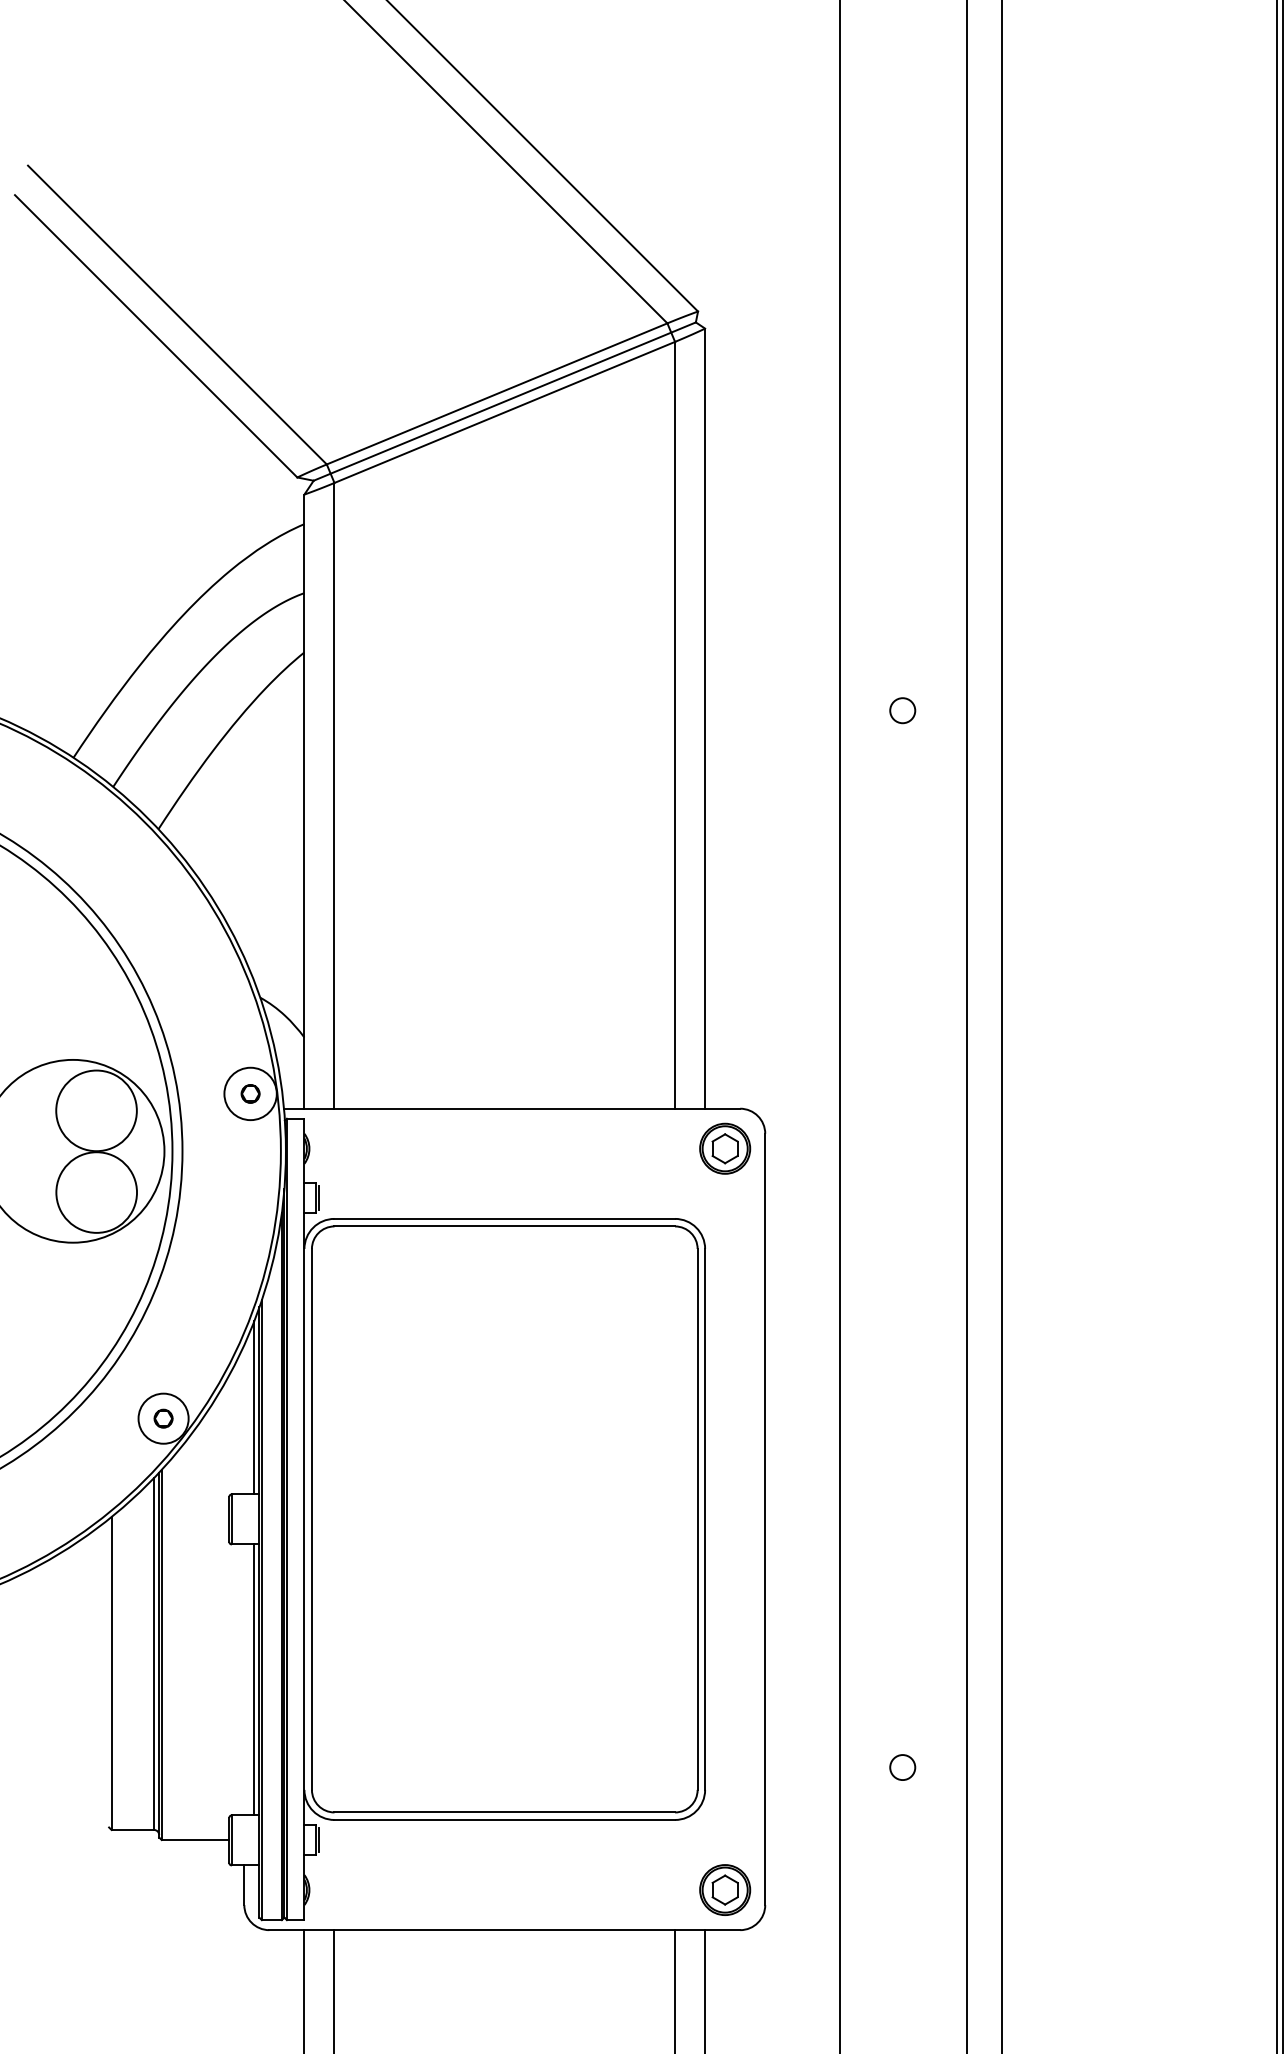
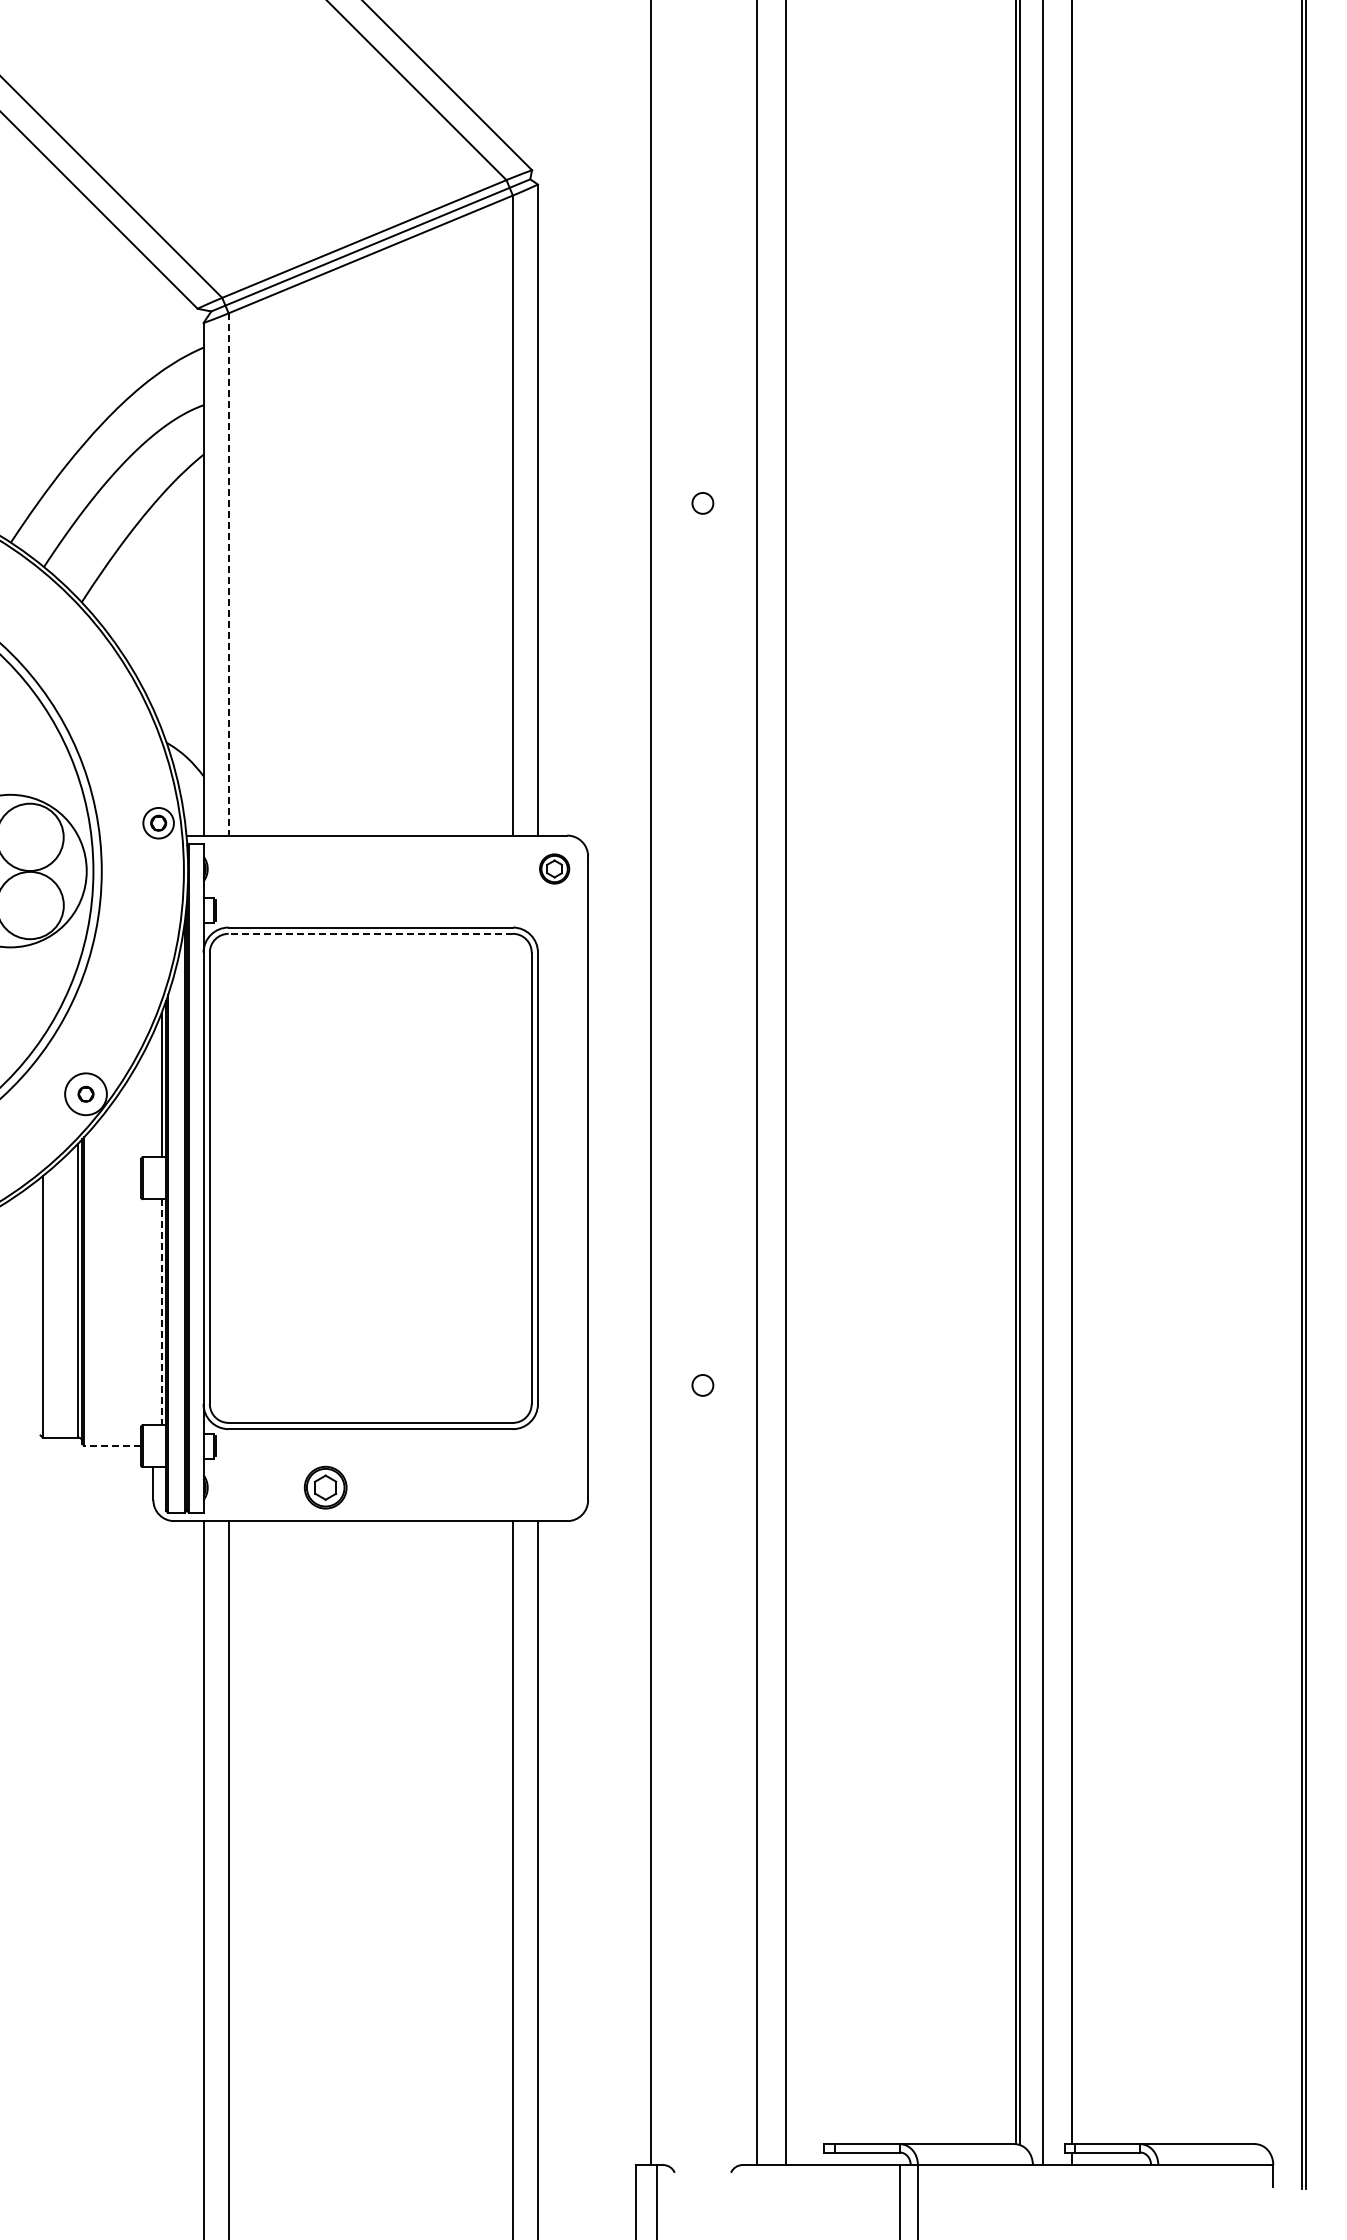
line: (334, 795) -> (228, 574), solid -> dashed
circle: (250, 1094) -> (158, 823), size x0.7
part: (724, 1148) -> (554, 868), size x0.7
line: (504, 1226) -> (370, 933), solid -> dashed
line: (254, 1680) -> (161, 1312), solid -> dashed
line: (195, 1839) -> (112, 1445), solid -> dashed
part: (724, 1889) -> (325, 1487), moved

